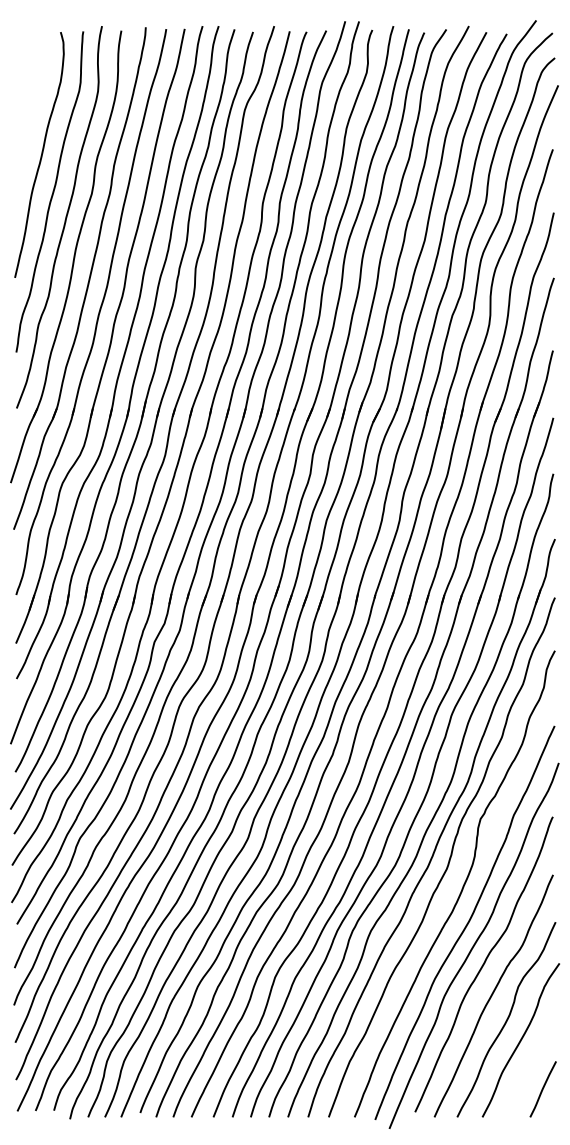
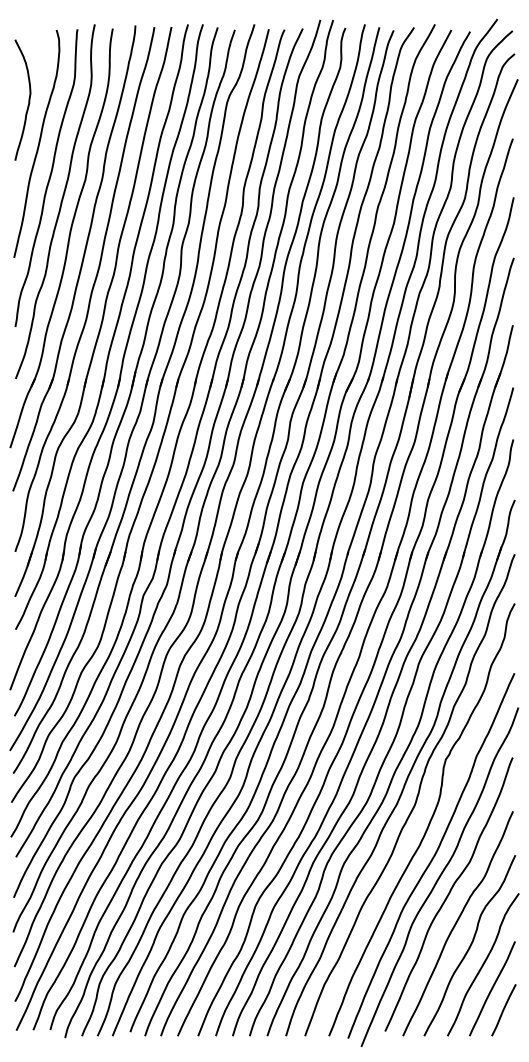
curve: (30, 107) -> (28, 99), added
curve: (530, 1066) -> (492, 989), added

